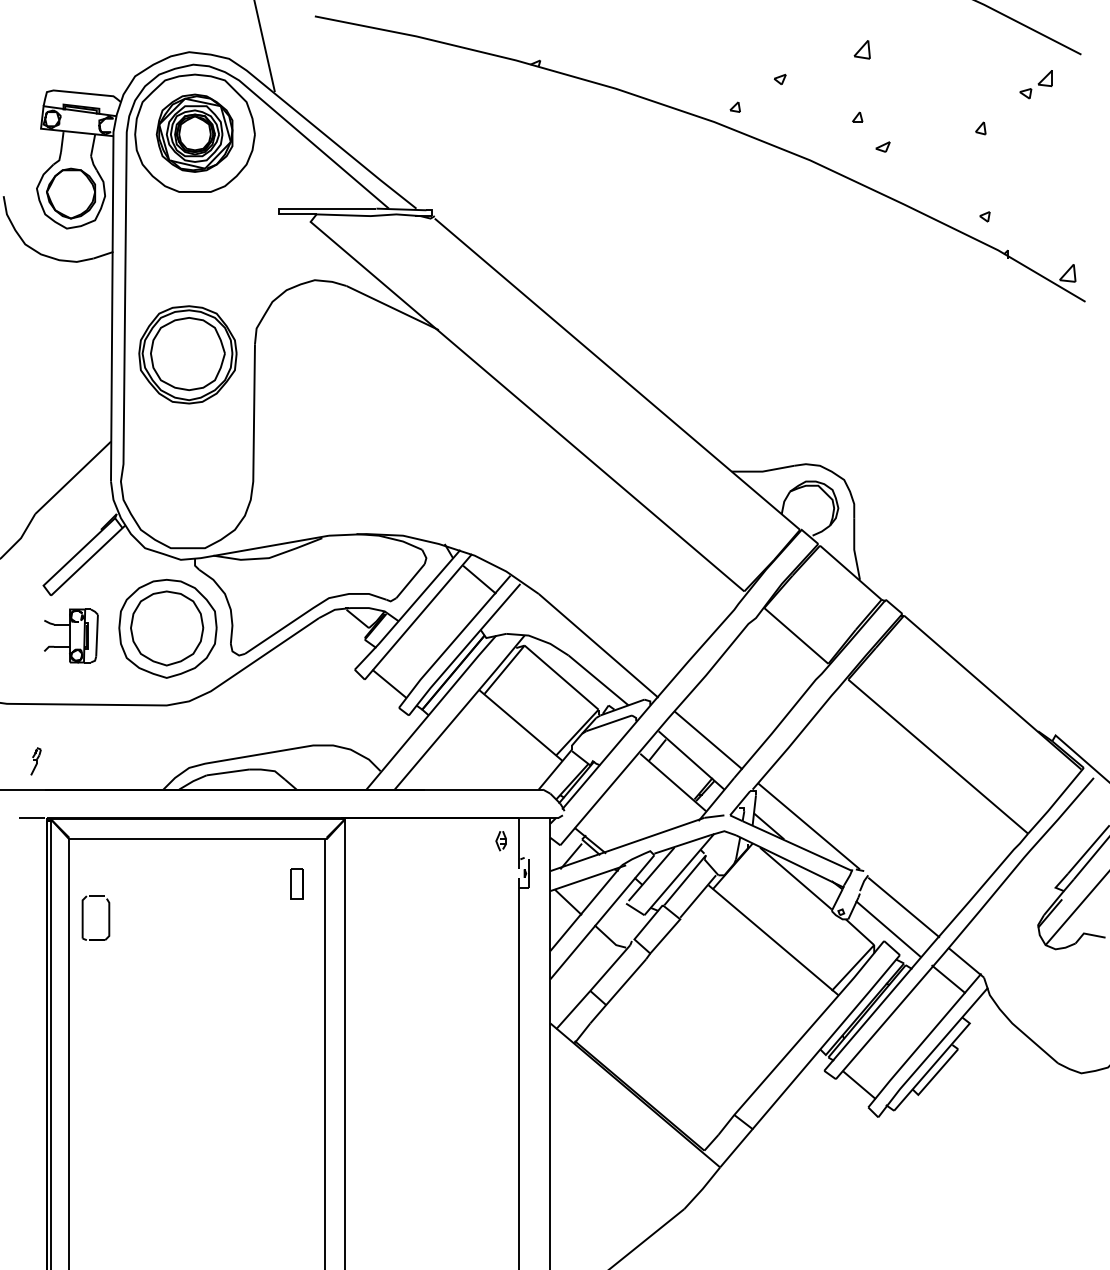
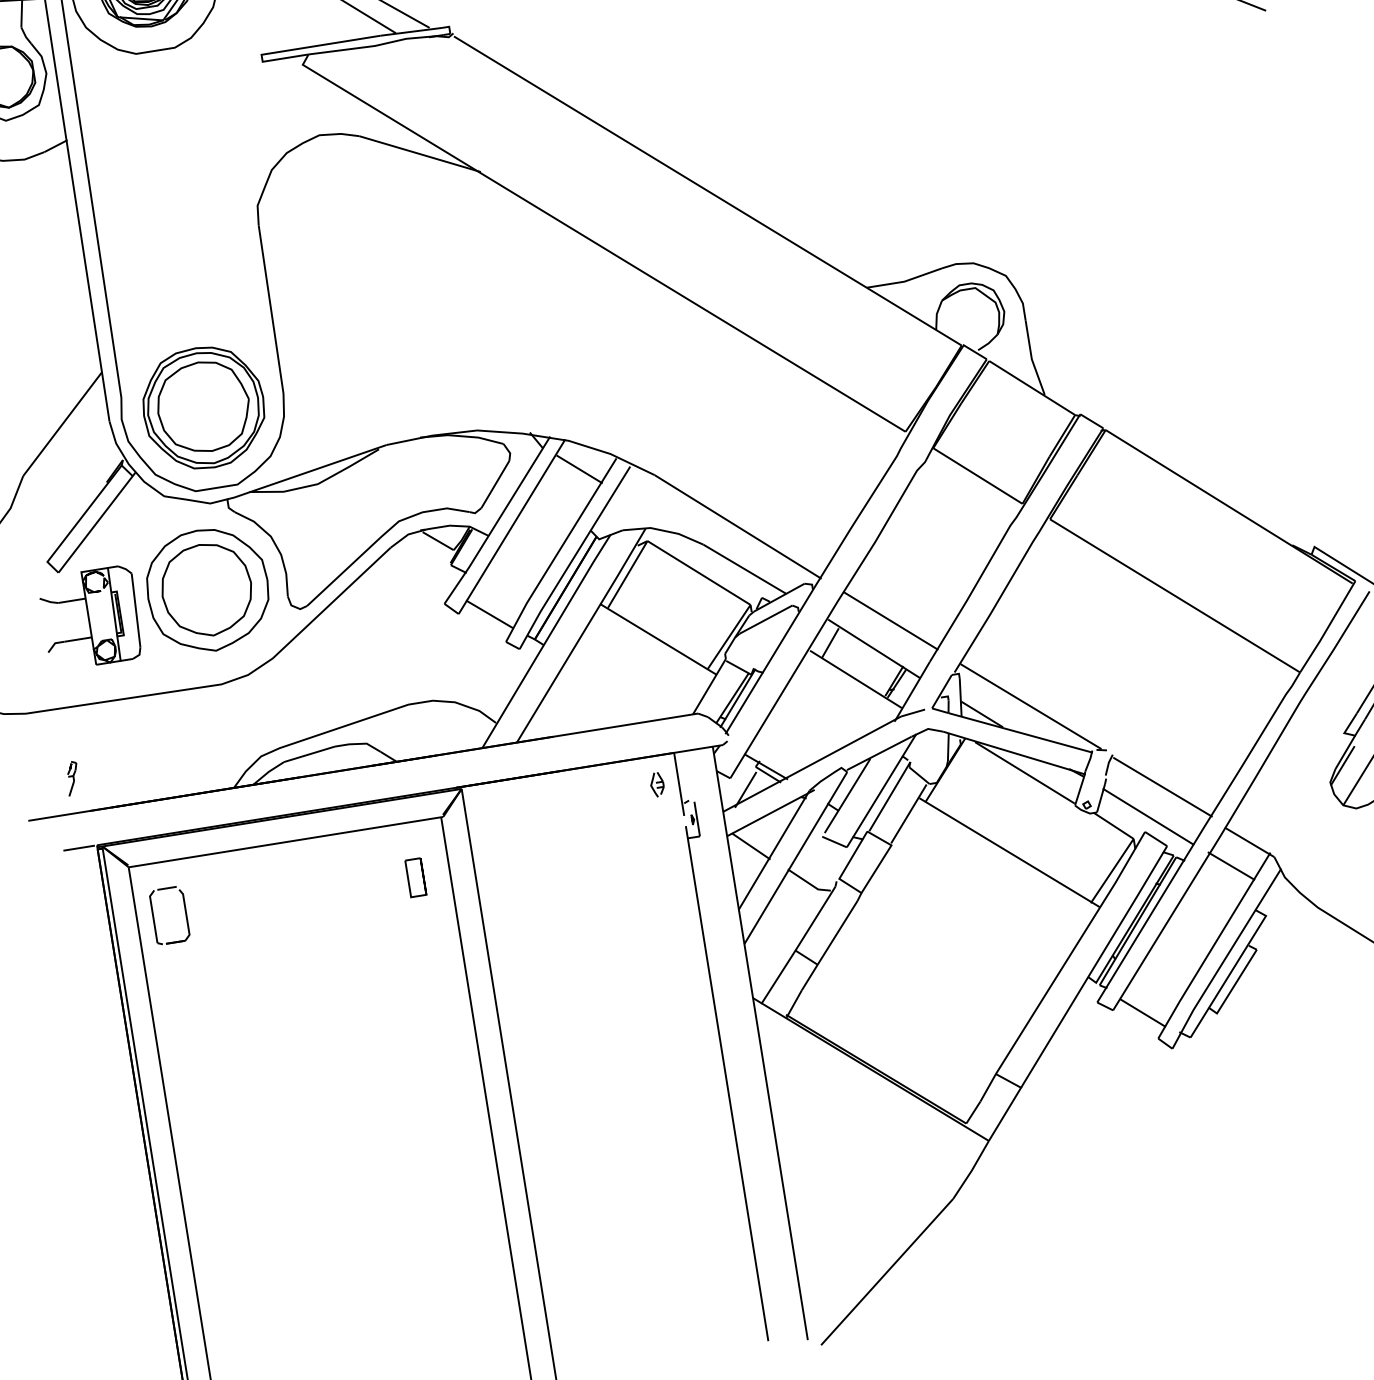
part: (187, 354) -> (203, 407), moved
part: (71, 635) -> (91, 617), size x1.43
part: (83, 917) -> (154, 917), moved

